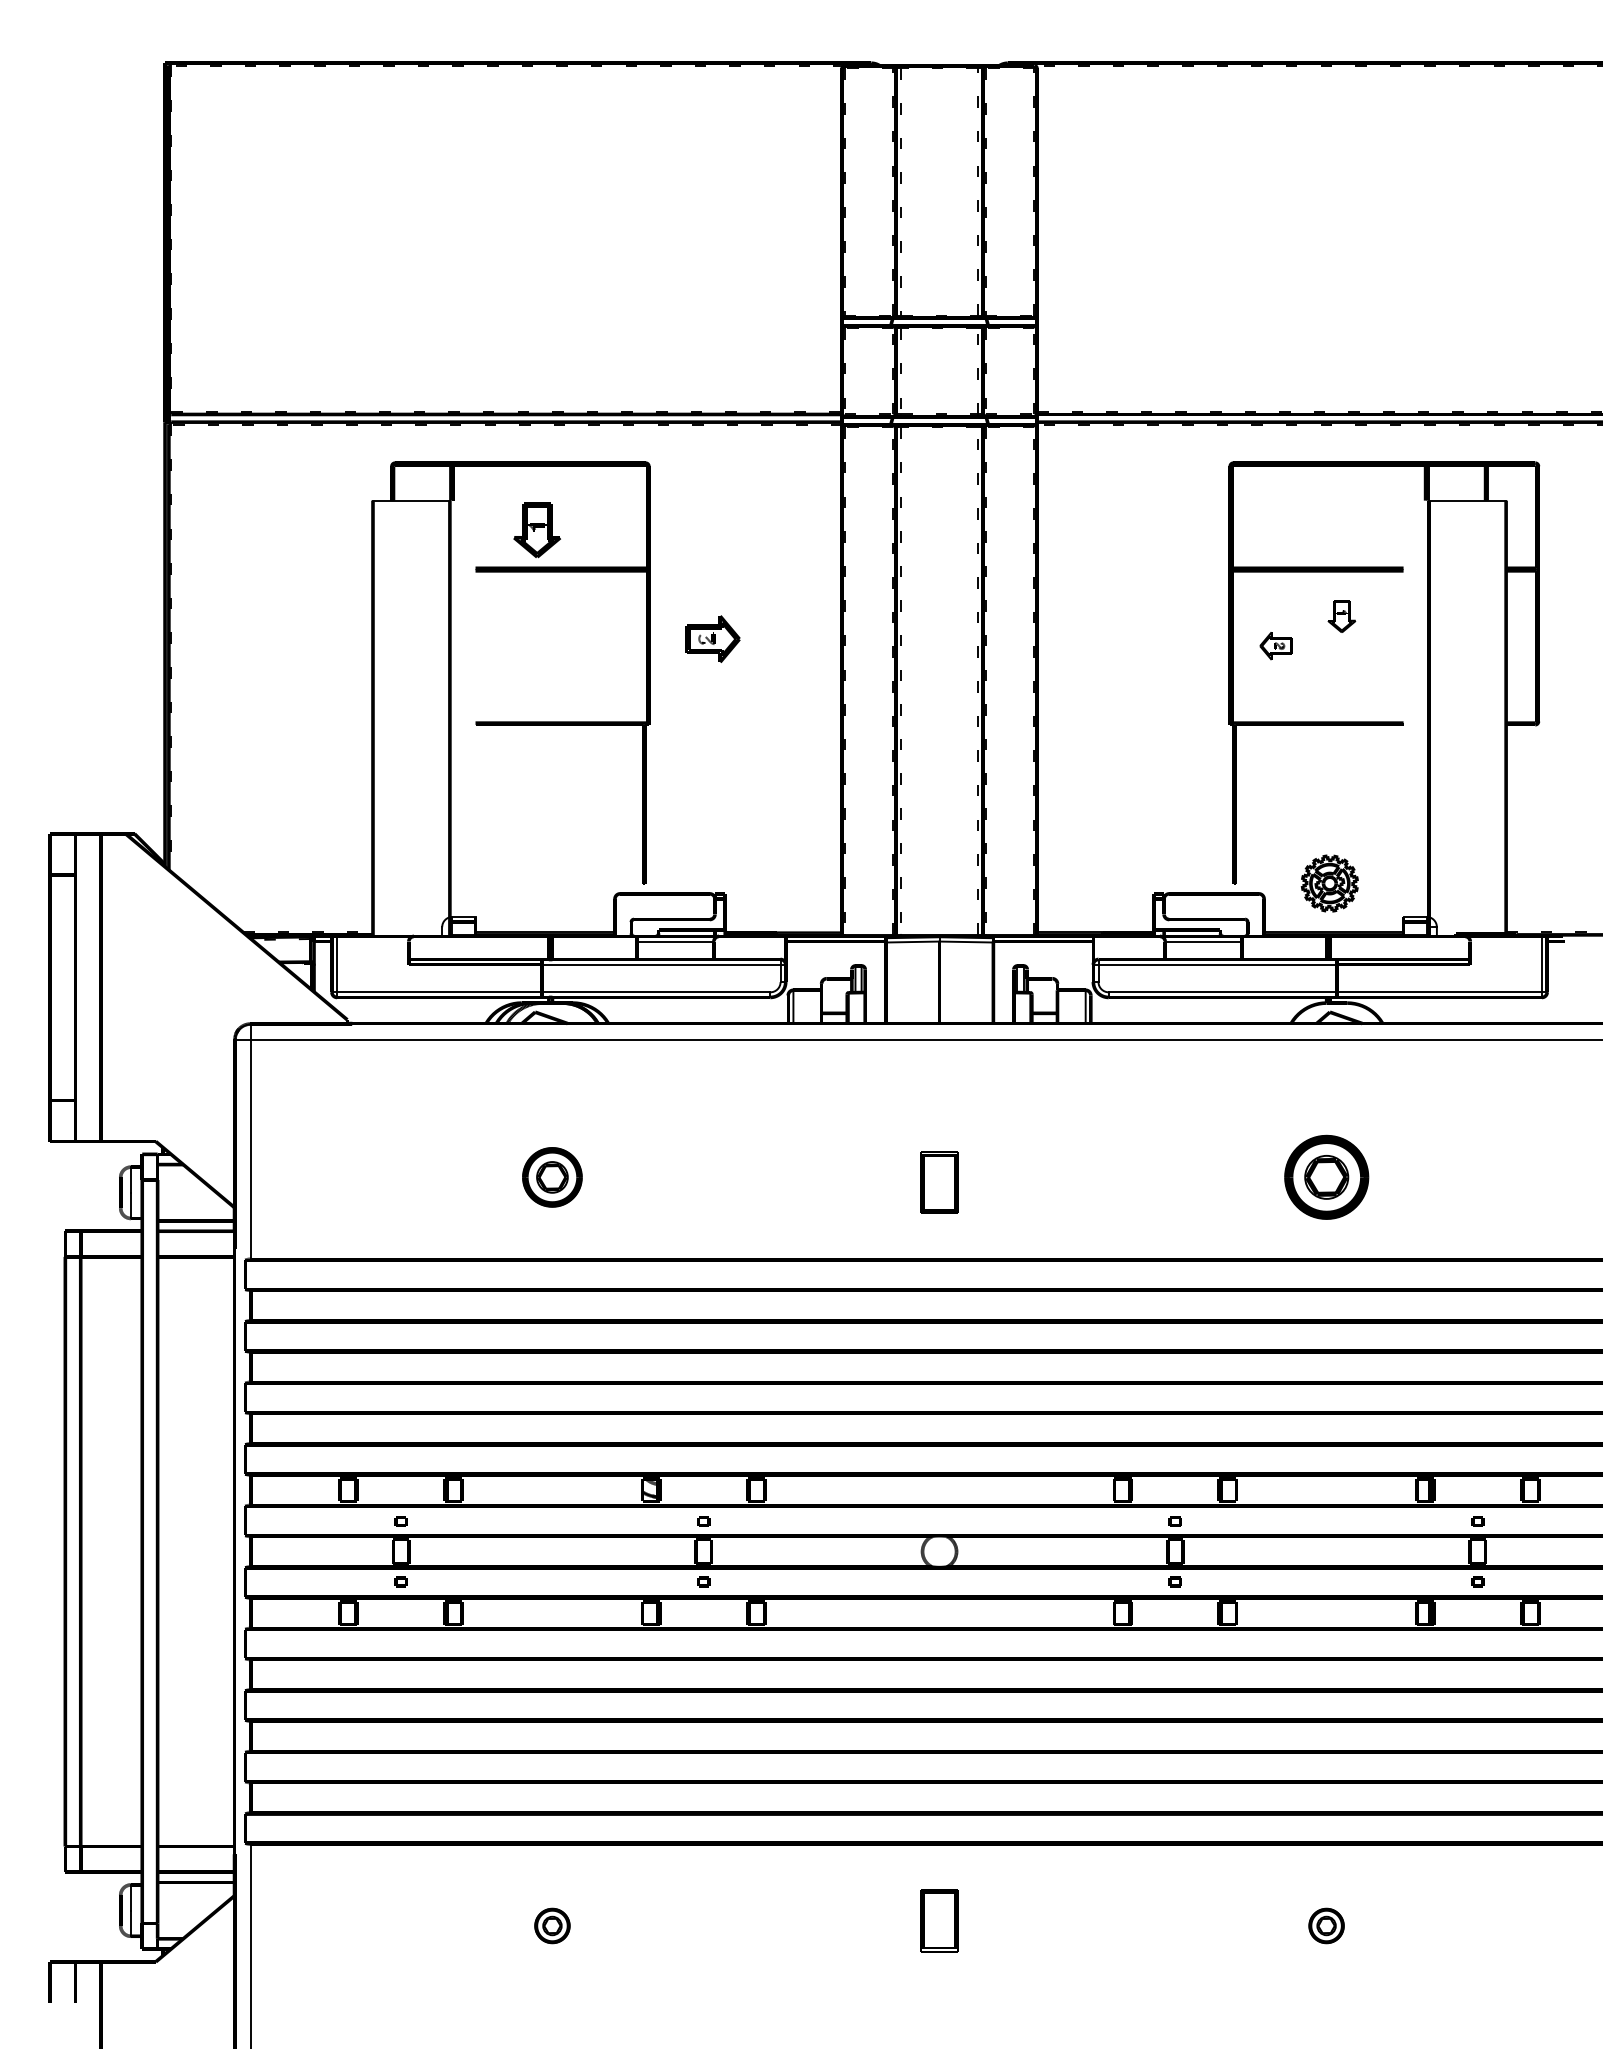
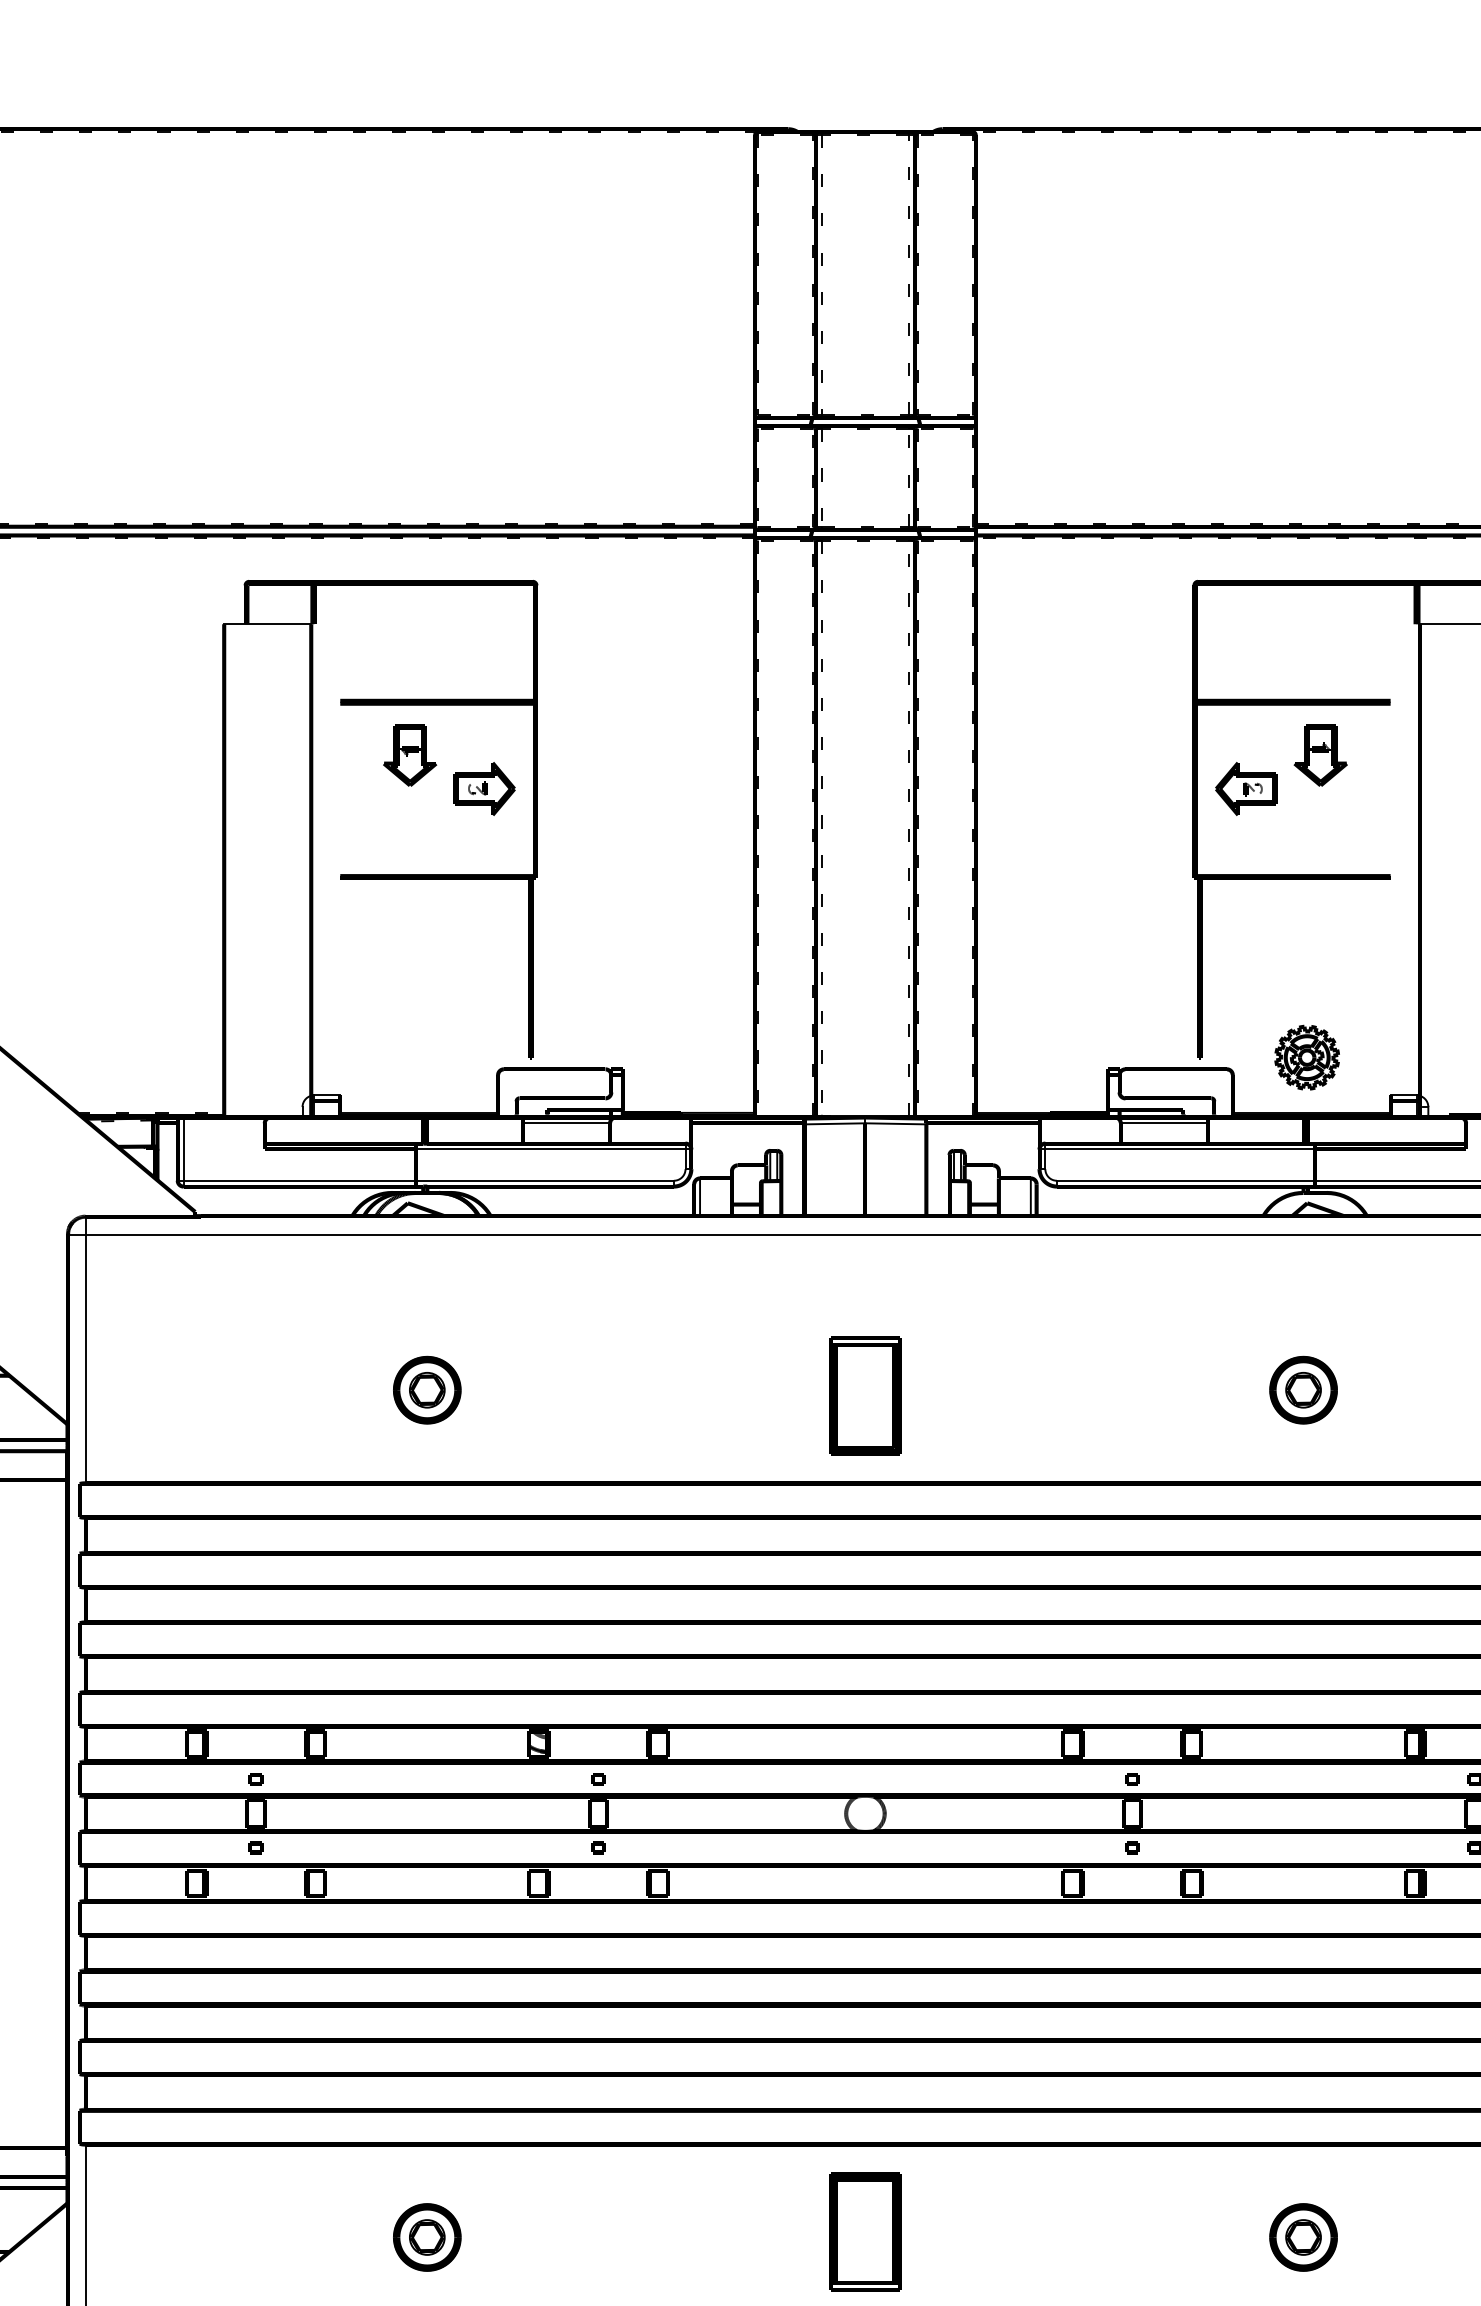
part: (536, 530) -> (409, 755), moved
part: (1341, 616) -> (1320, 755), size x1.67
part: (712, 638) -> (483, 788), moved
part: (1275, 645) -> (1245, 788), size x1.67
part: (1326, 1177) -> (1303, 1390), size x0.71
part: (939, 1182) -> (865, 1396), size x1.67
part: (939, 1920) -> (865, 2231), size x1.67
part: (552, 1925) -> (427, 2236), size x1.67
part: (1326, 1925) -> (1303, 2236), size x1.67

